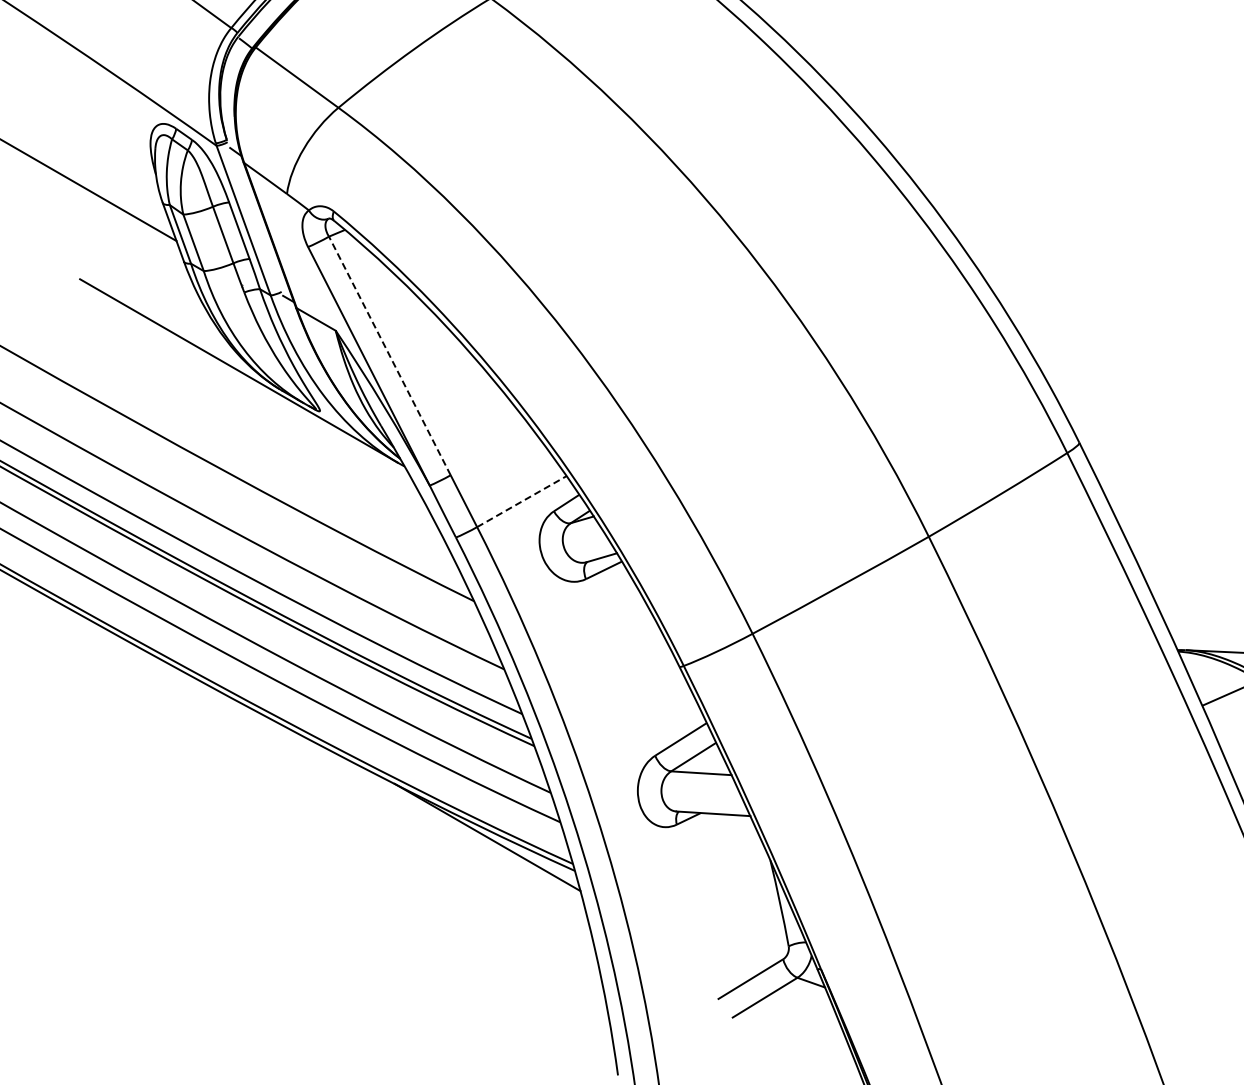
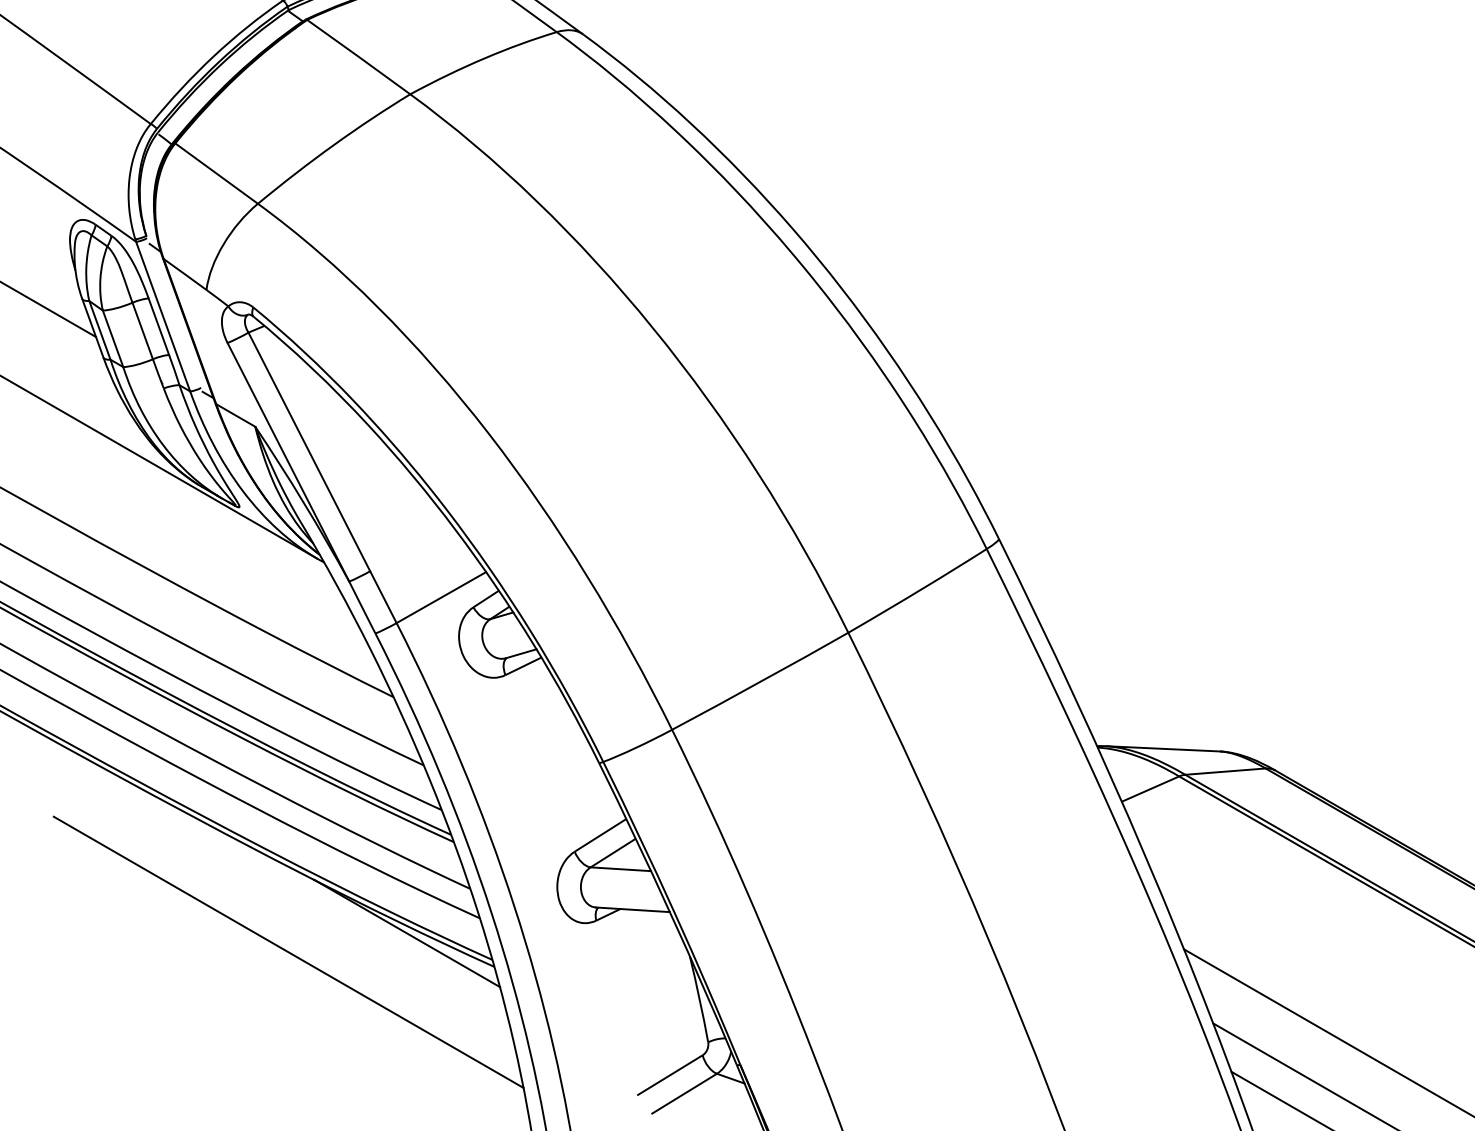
line: (390, 355) -> (309, 451), dashed -> solid
line: (522, 501) -> (441, 597), dashed -> solid
line: (369, 855) -> (288, 951), added

